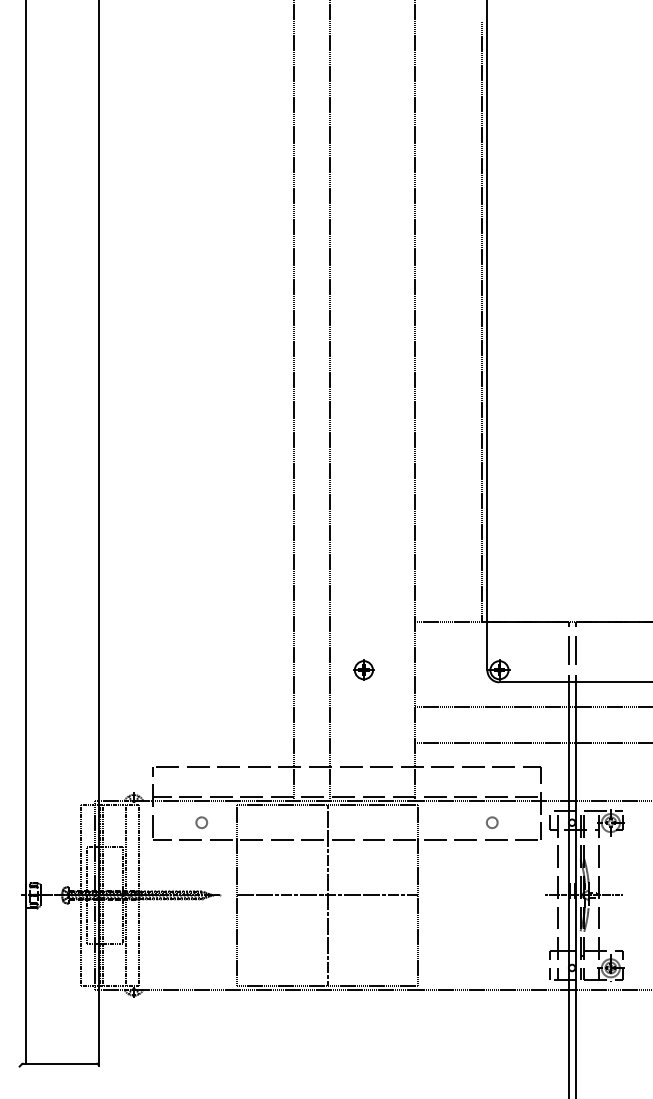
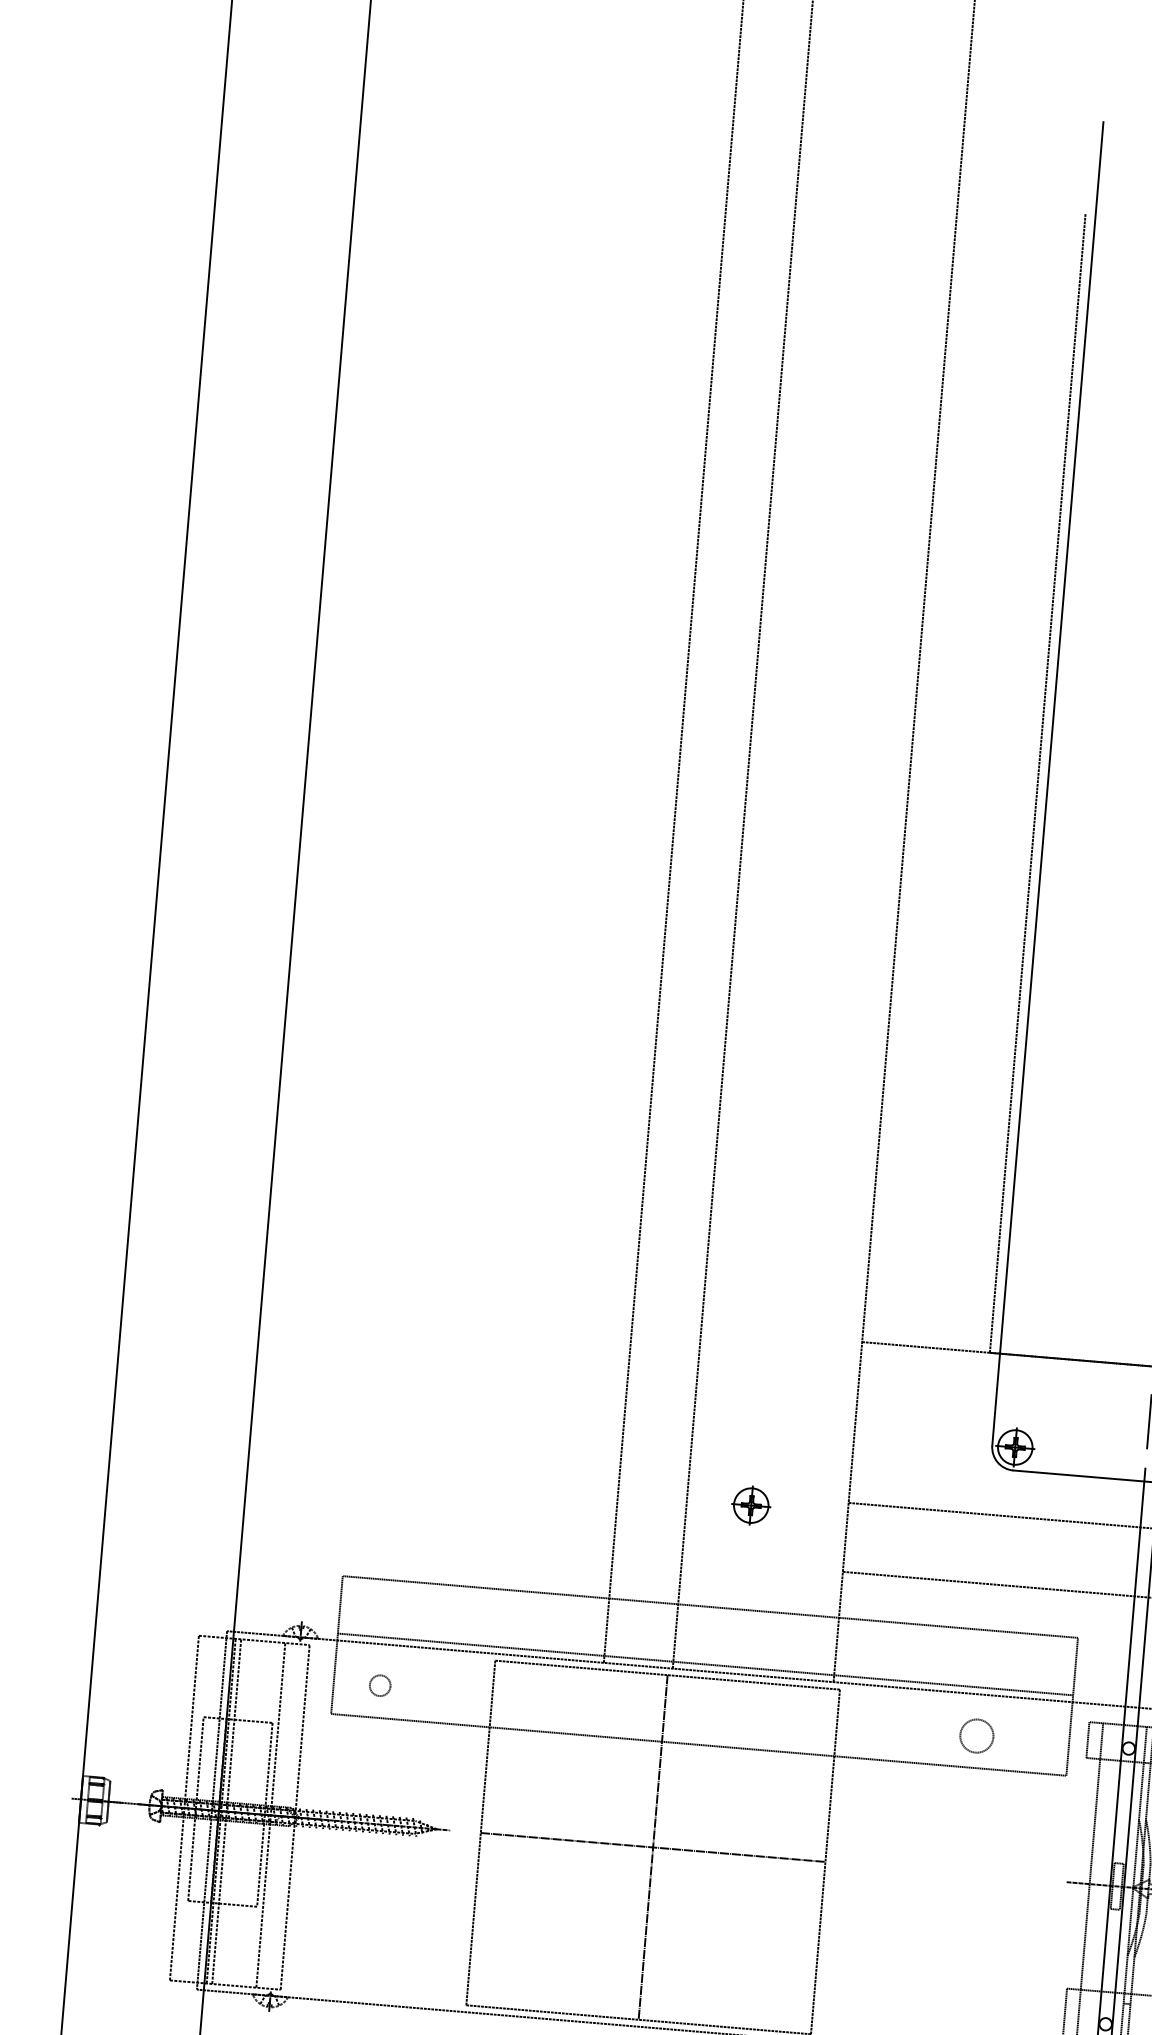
part: (363, 669) -> (750, 1504), moved
circle: (201, 822) -> (379, 1685), moved
circle: (492, 822) -> (977, 1735), size x1.6

